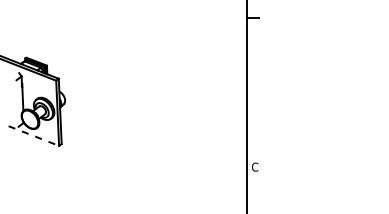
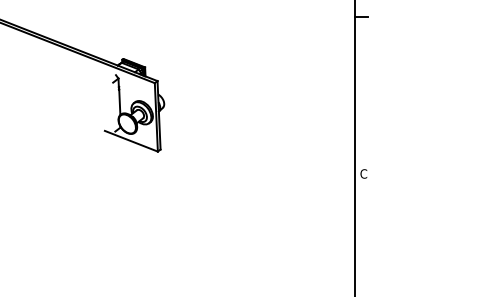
line: (33, 136) -> (131, 141), dashed -> solid

